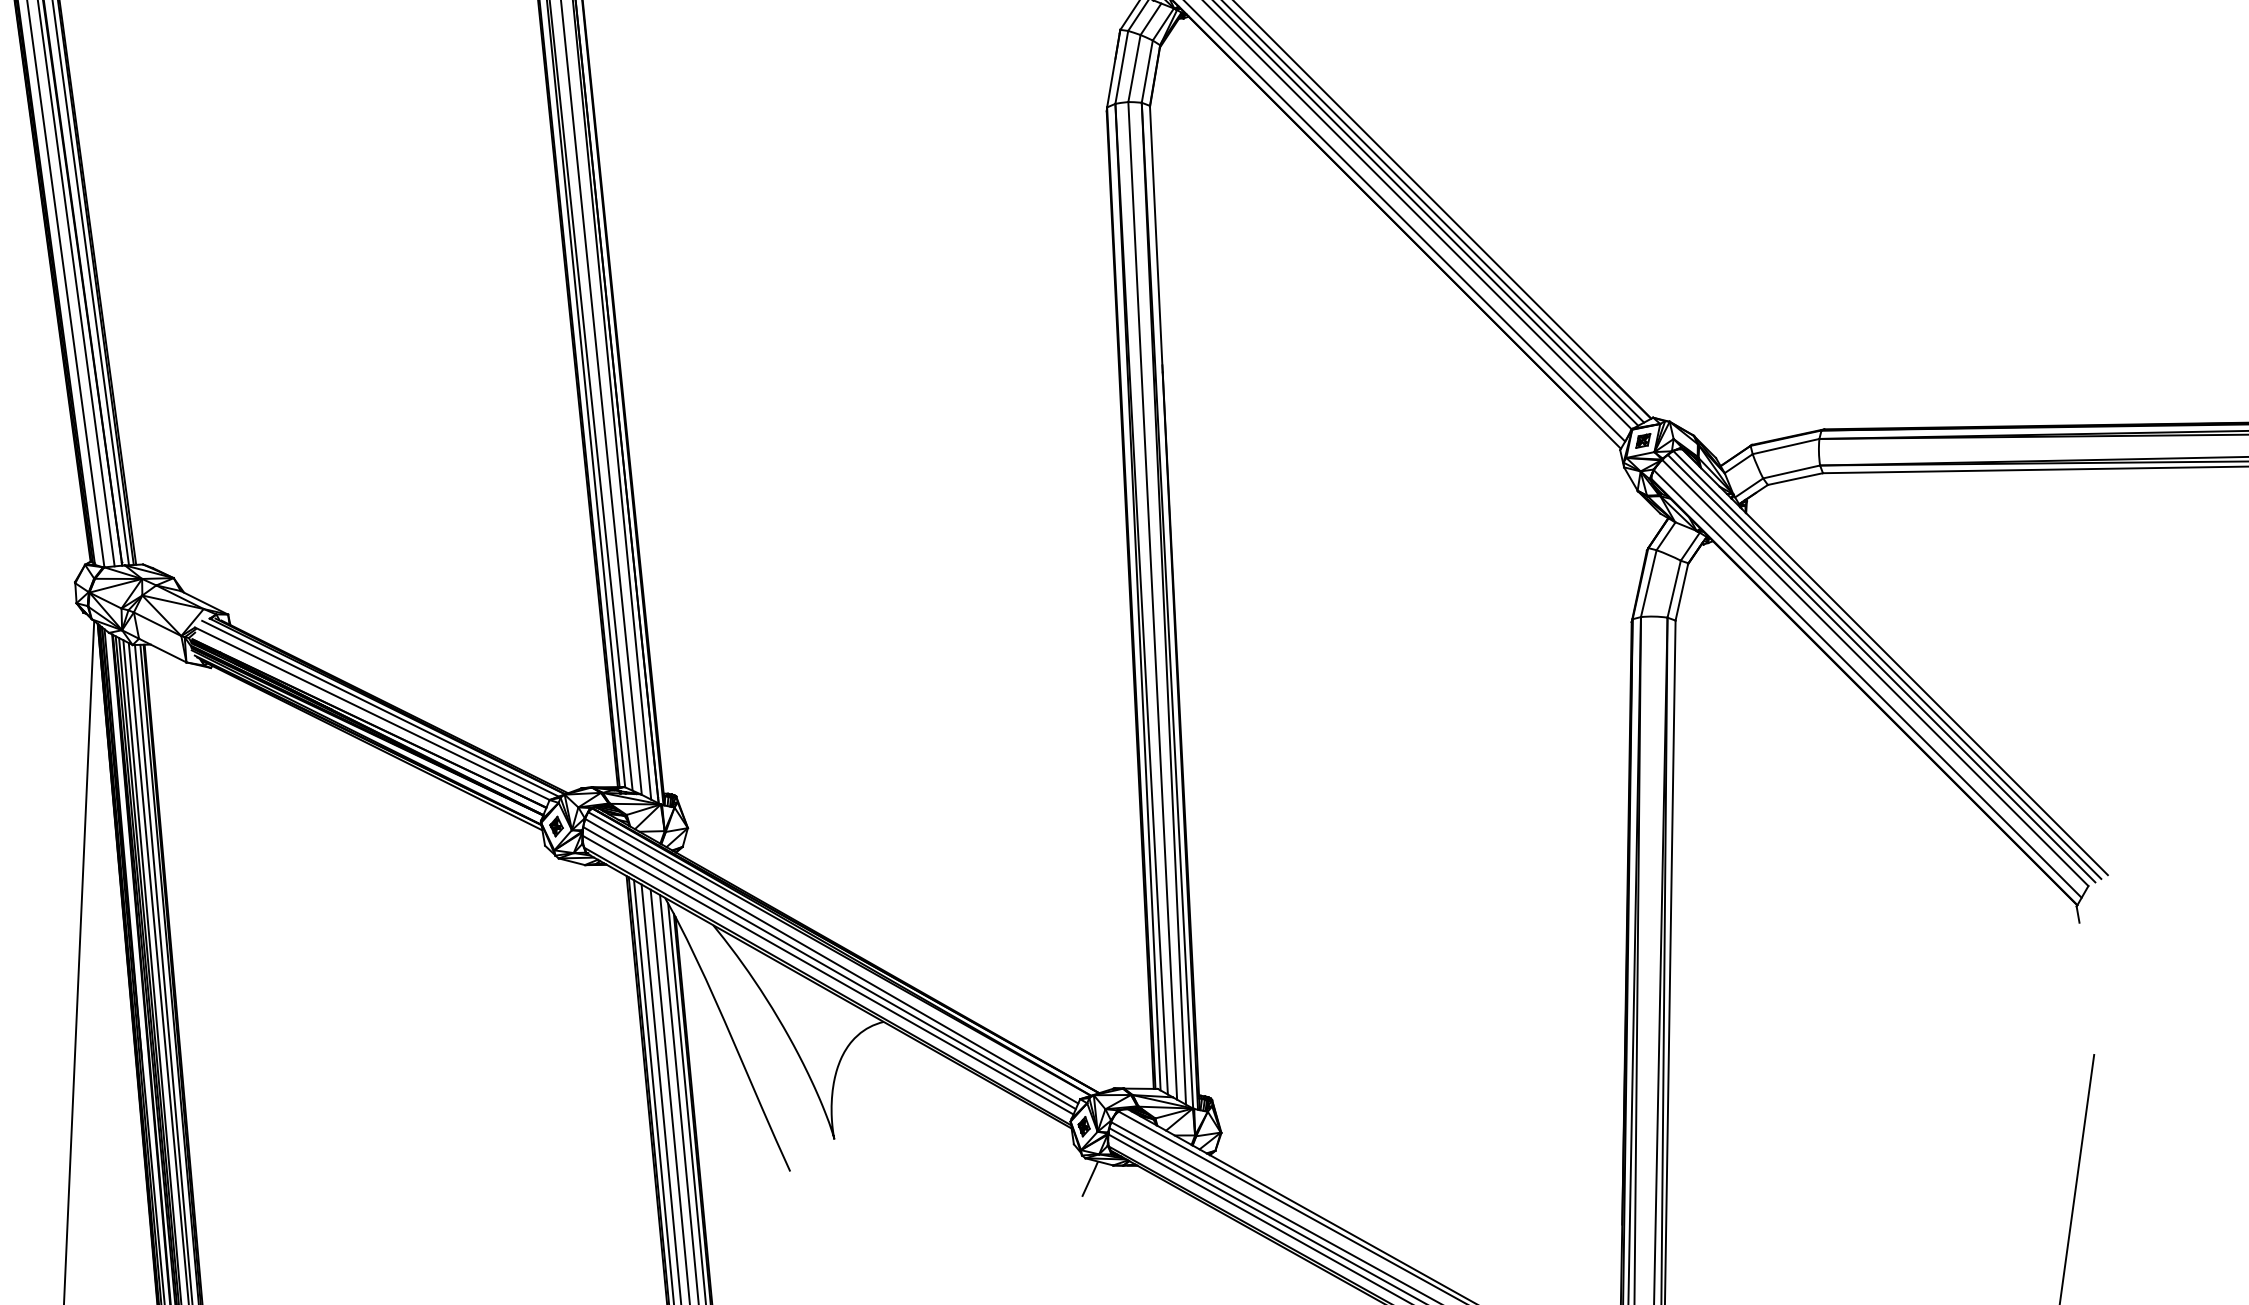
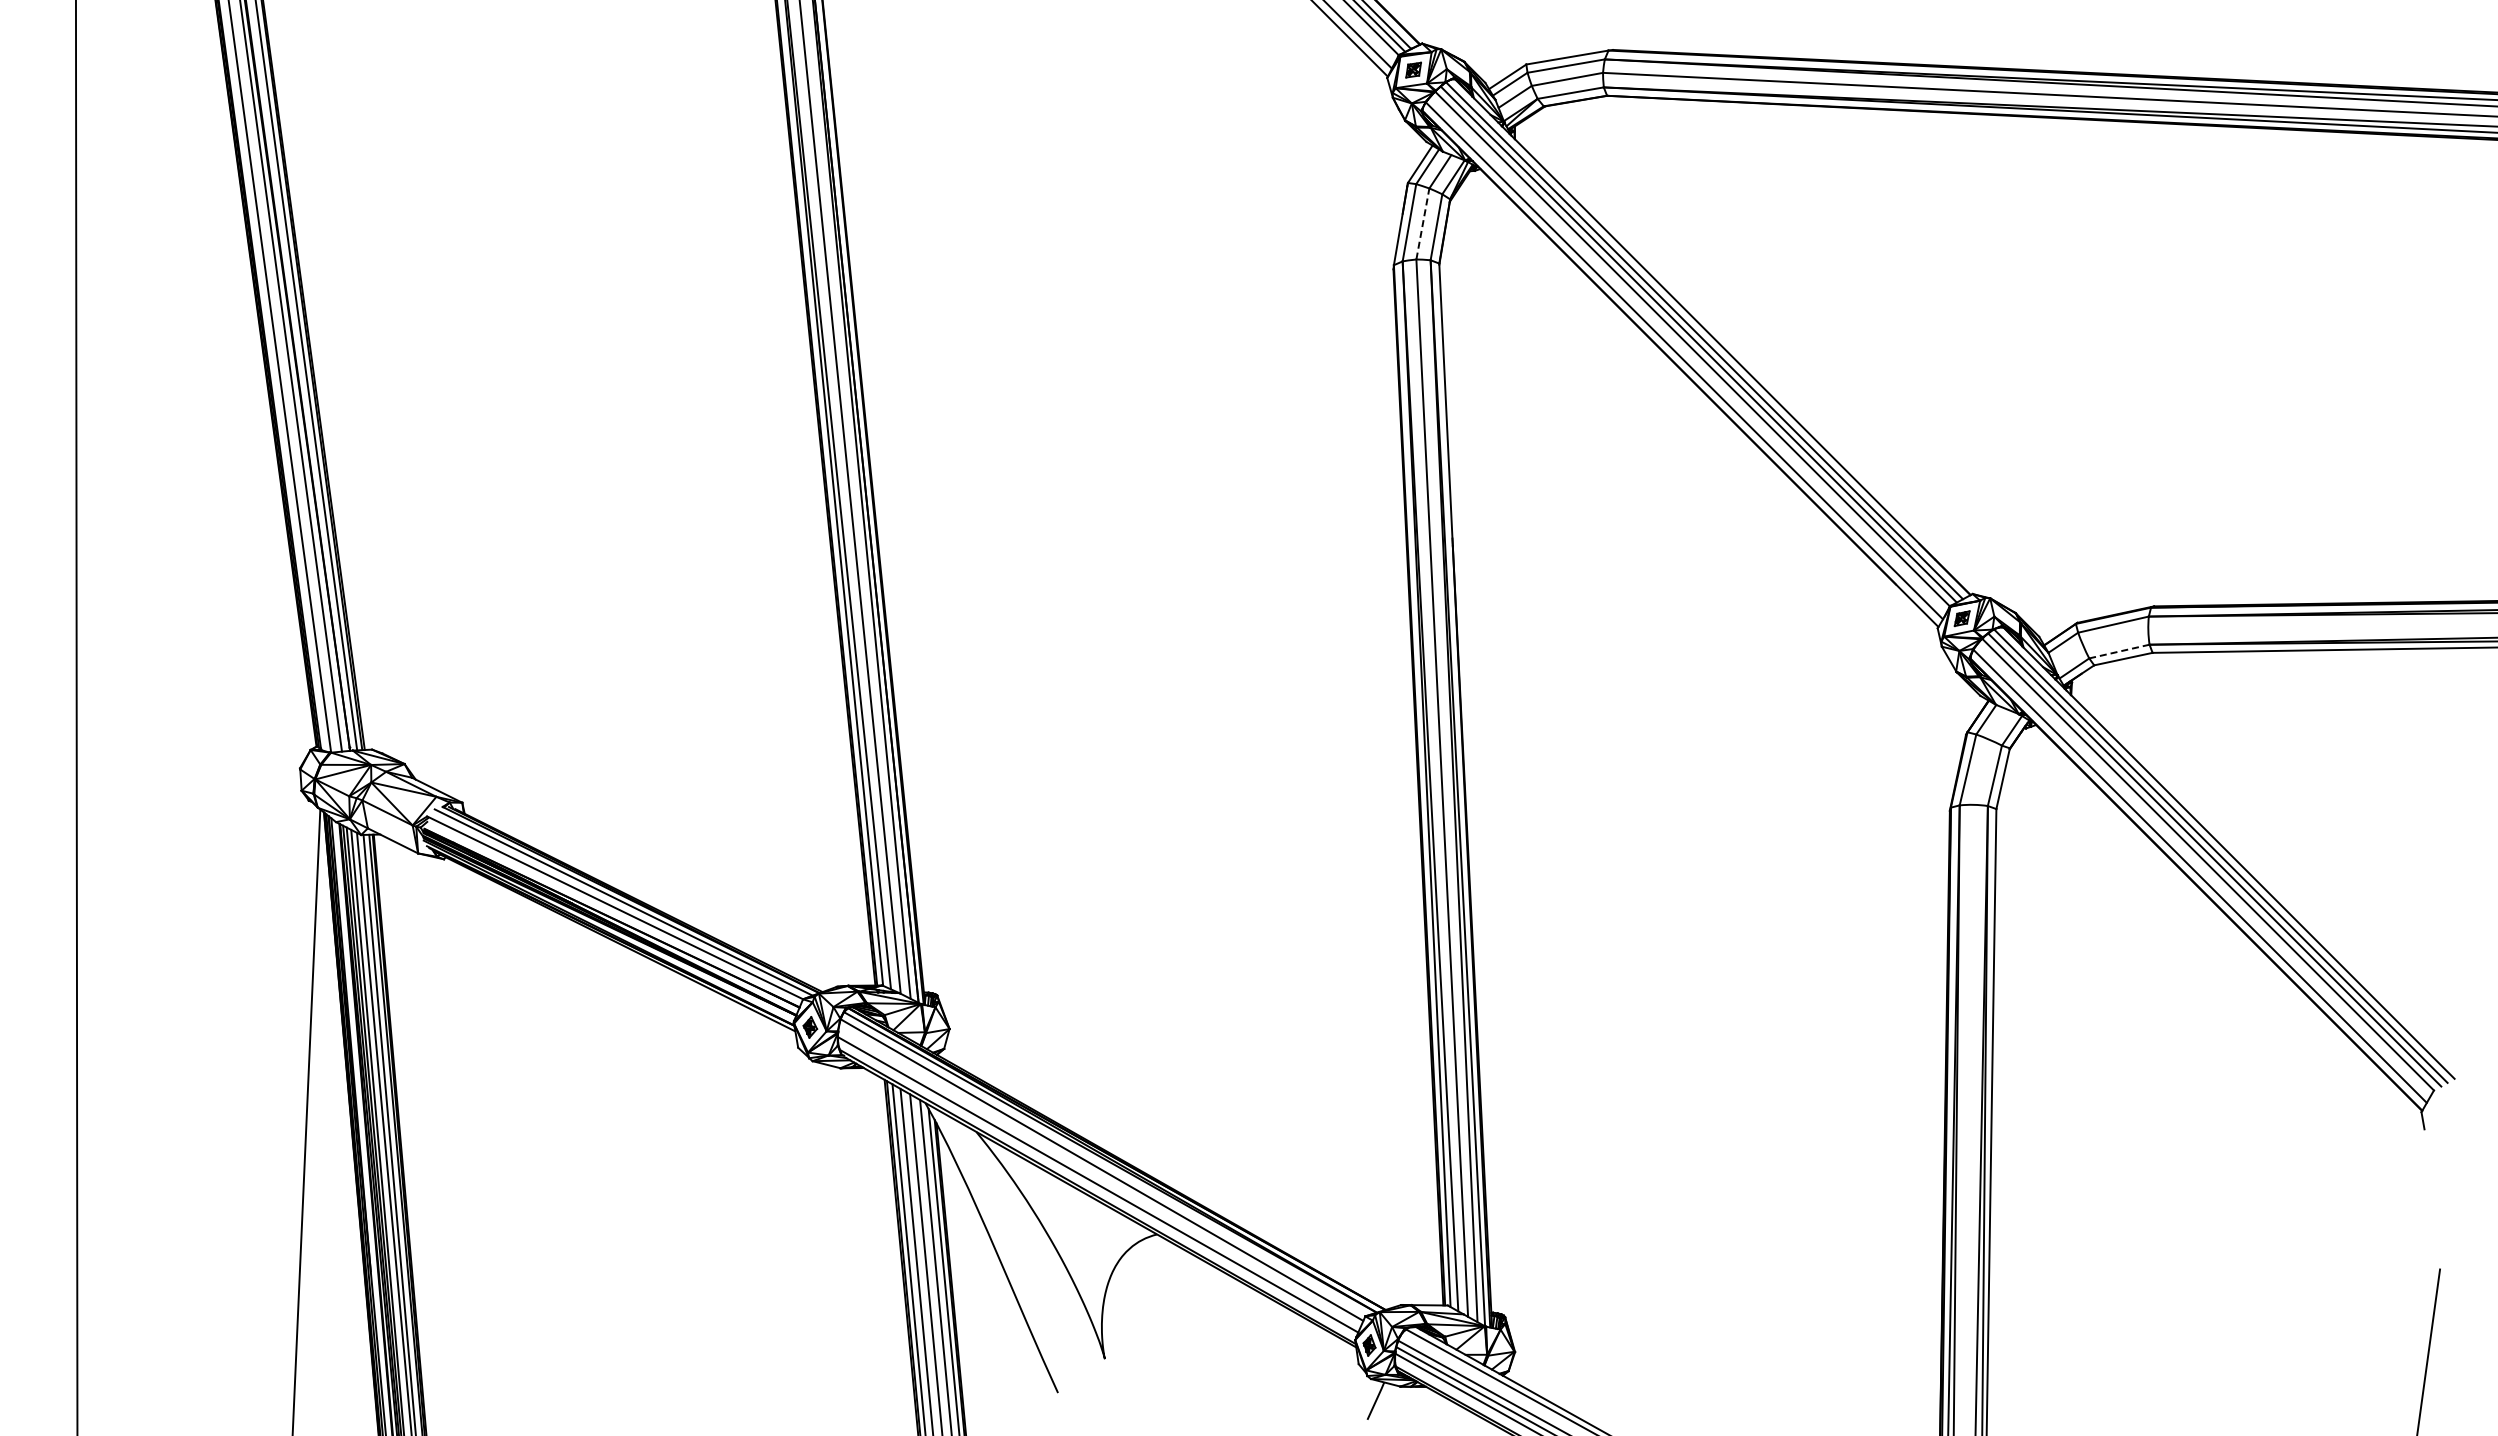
line: (1134, 68) -> (1422, 223), solid -> dashed
line: (1791, 471) -> (2119, 651), solid -> dashed
line: (829, 968) -> (1099, 1177), removed

